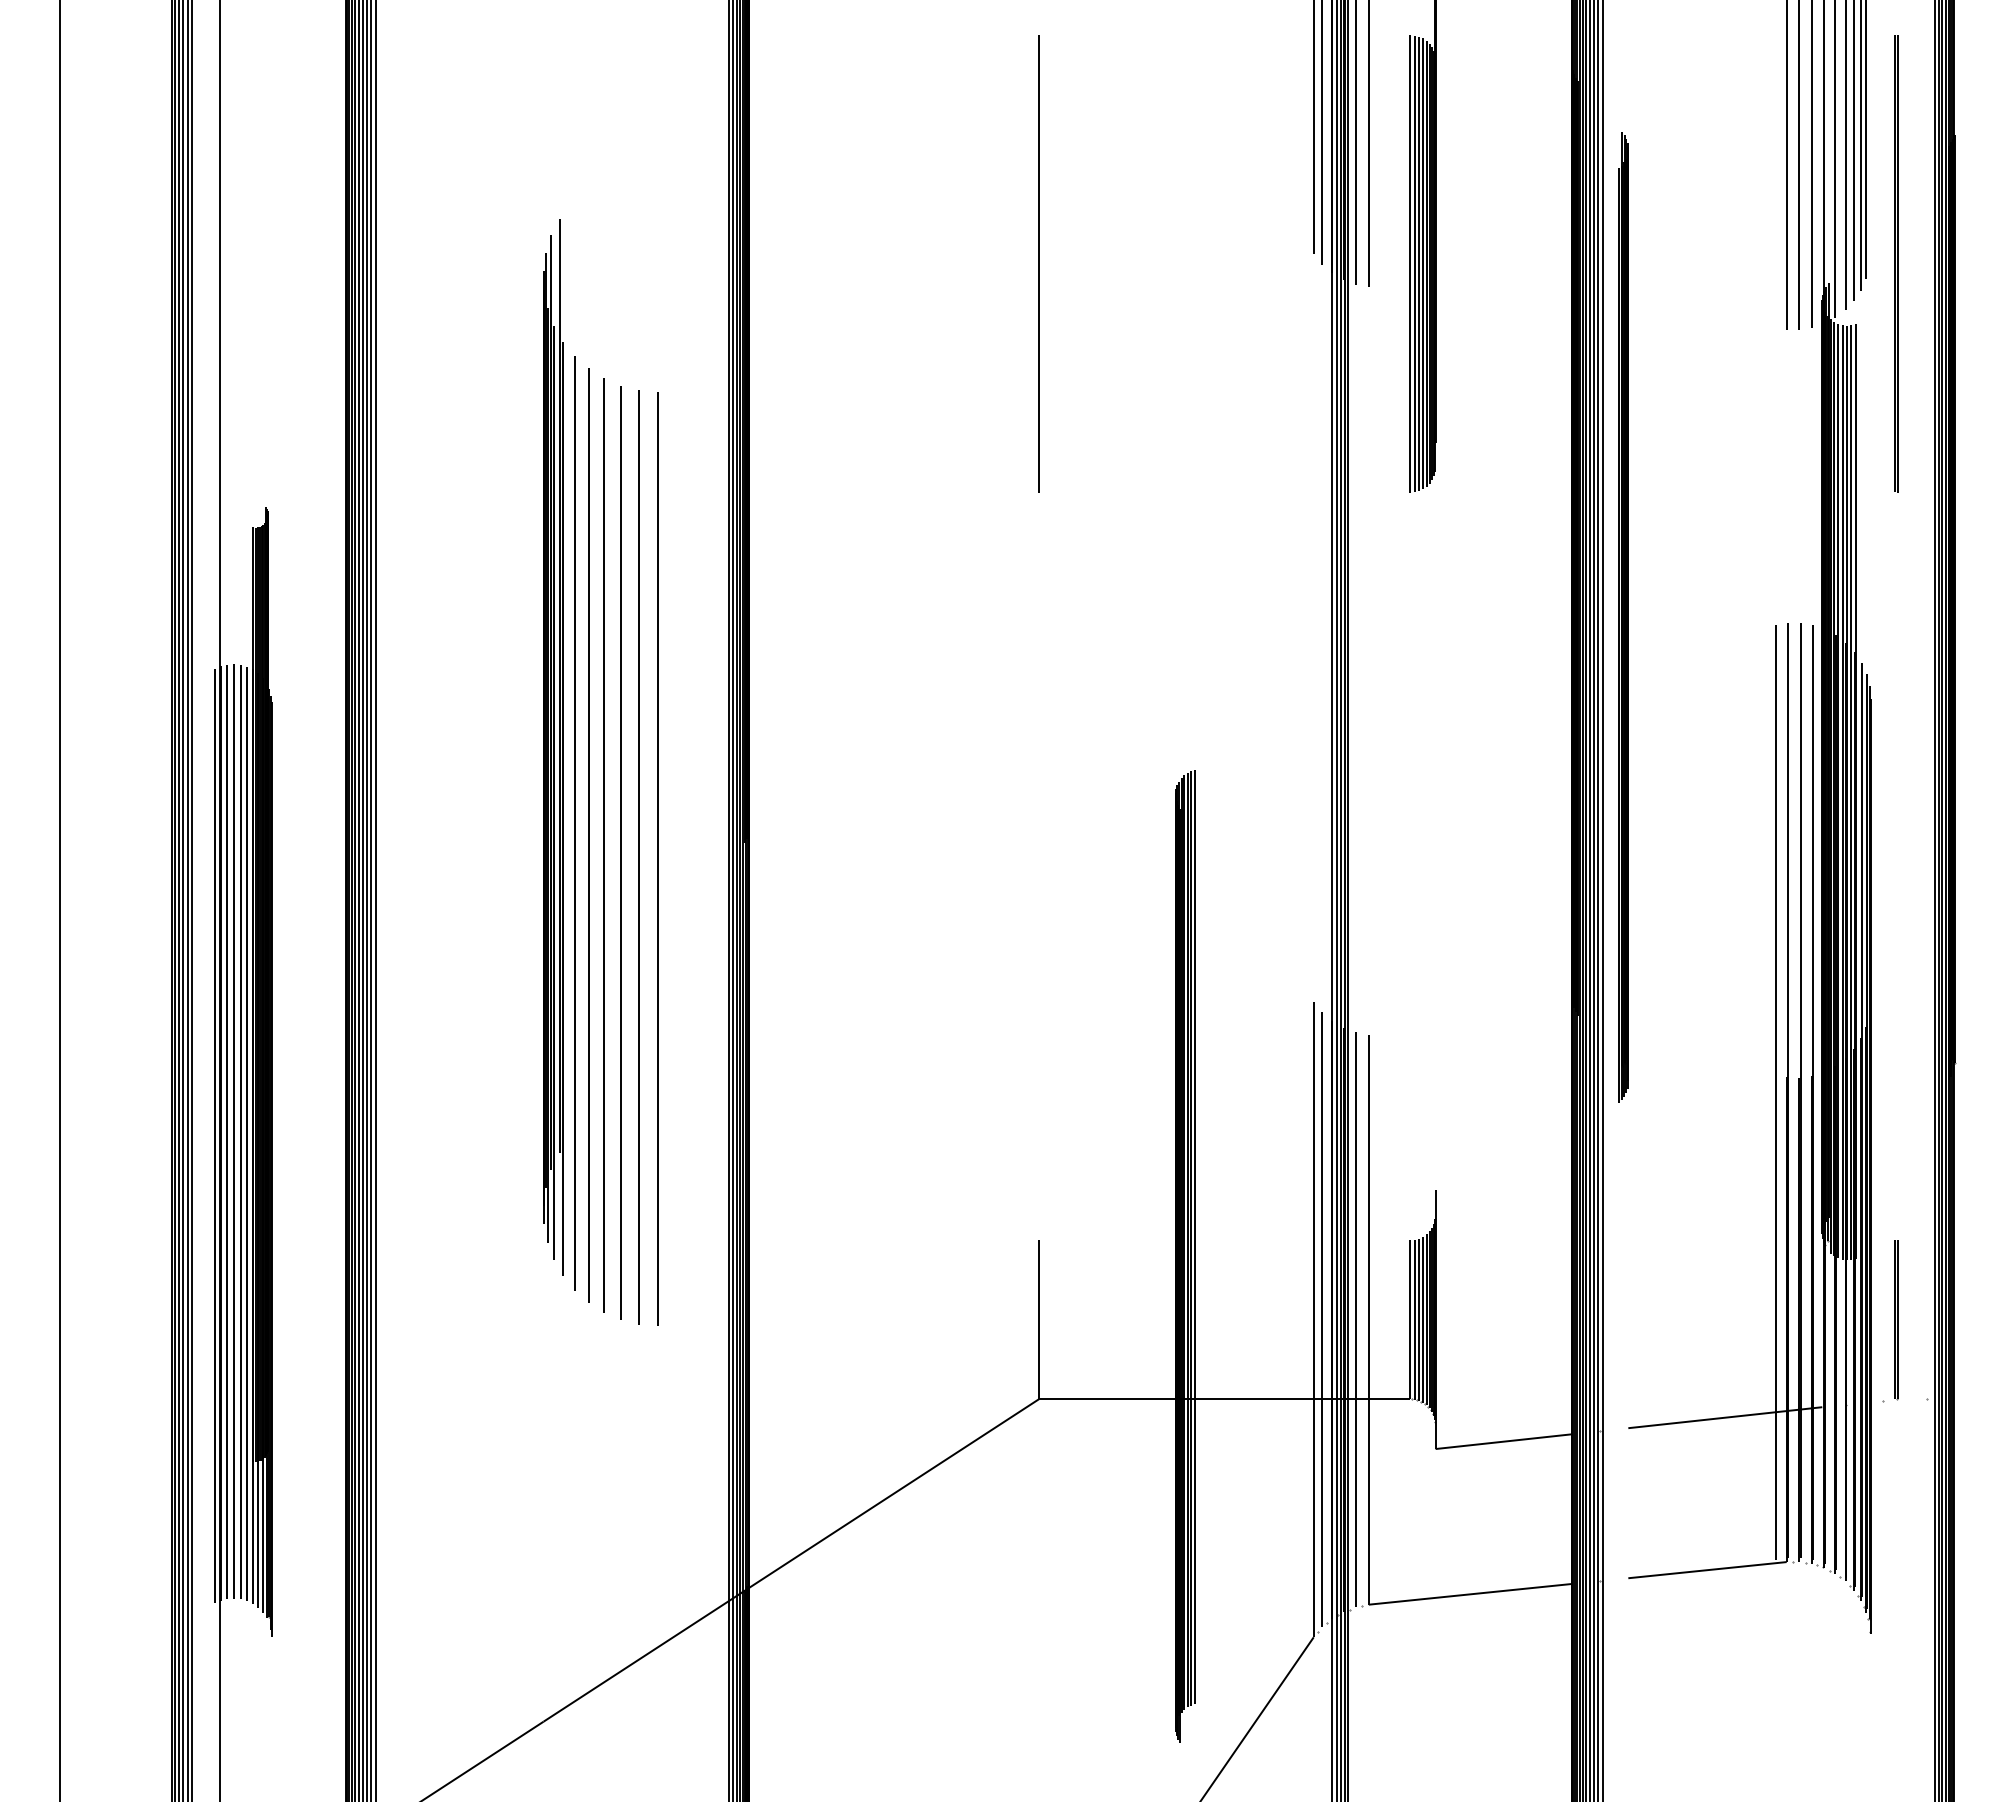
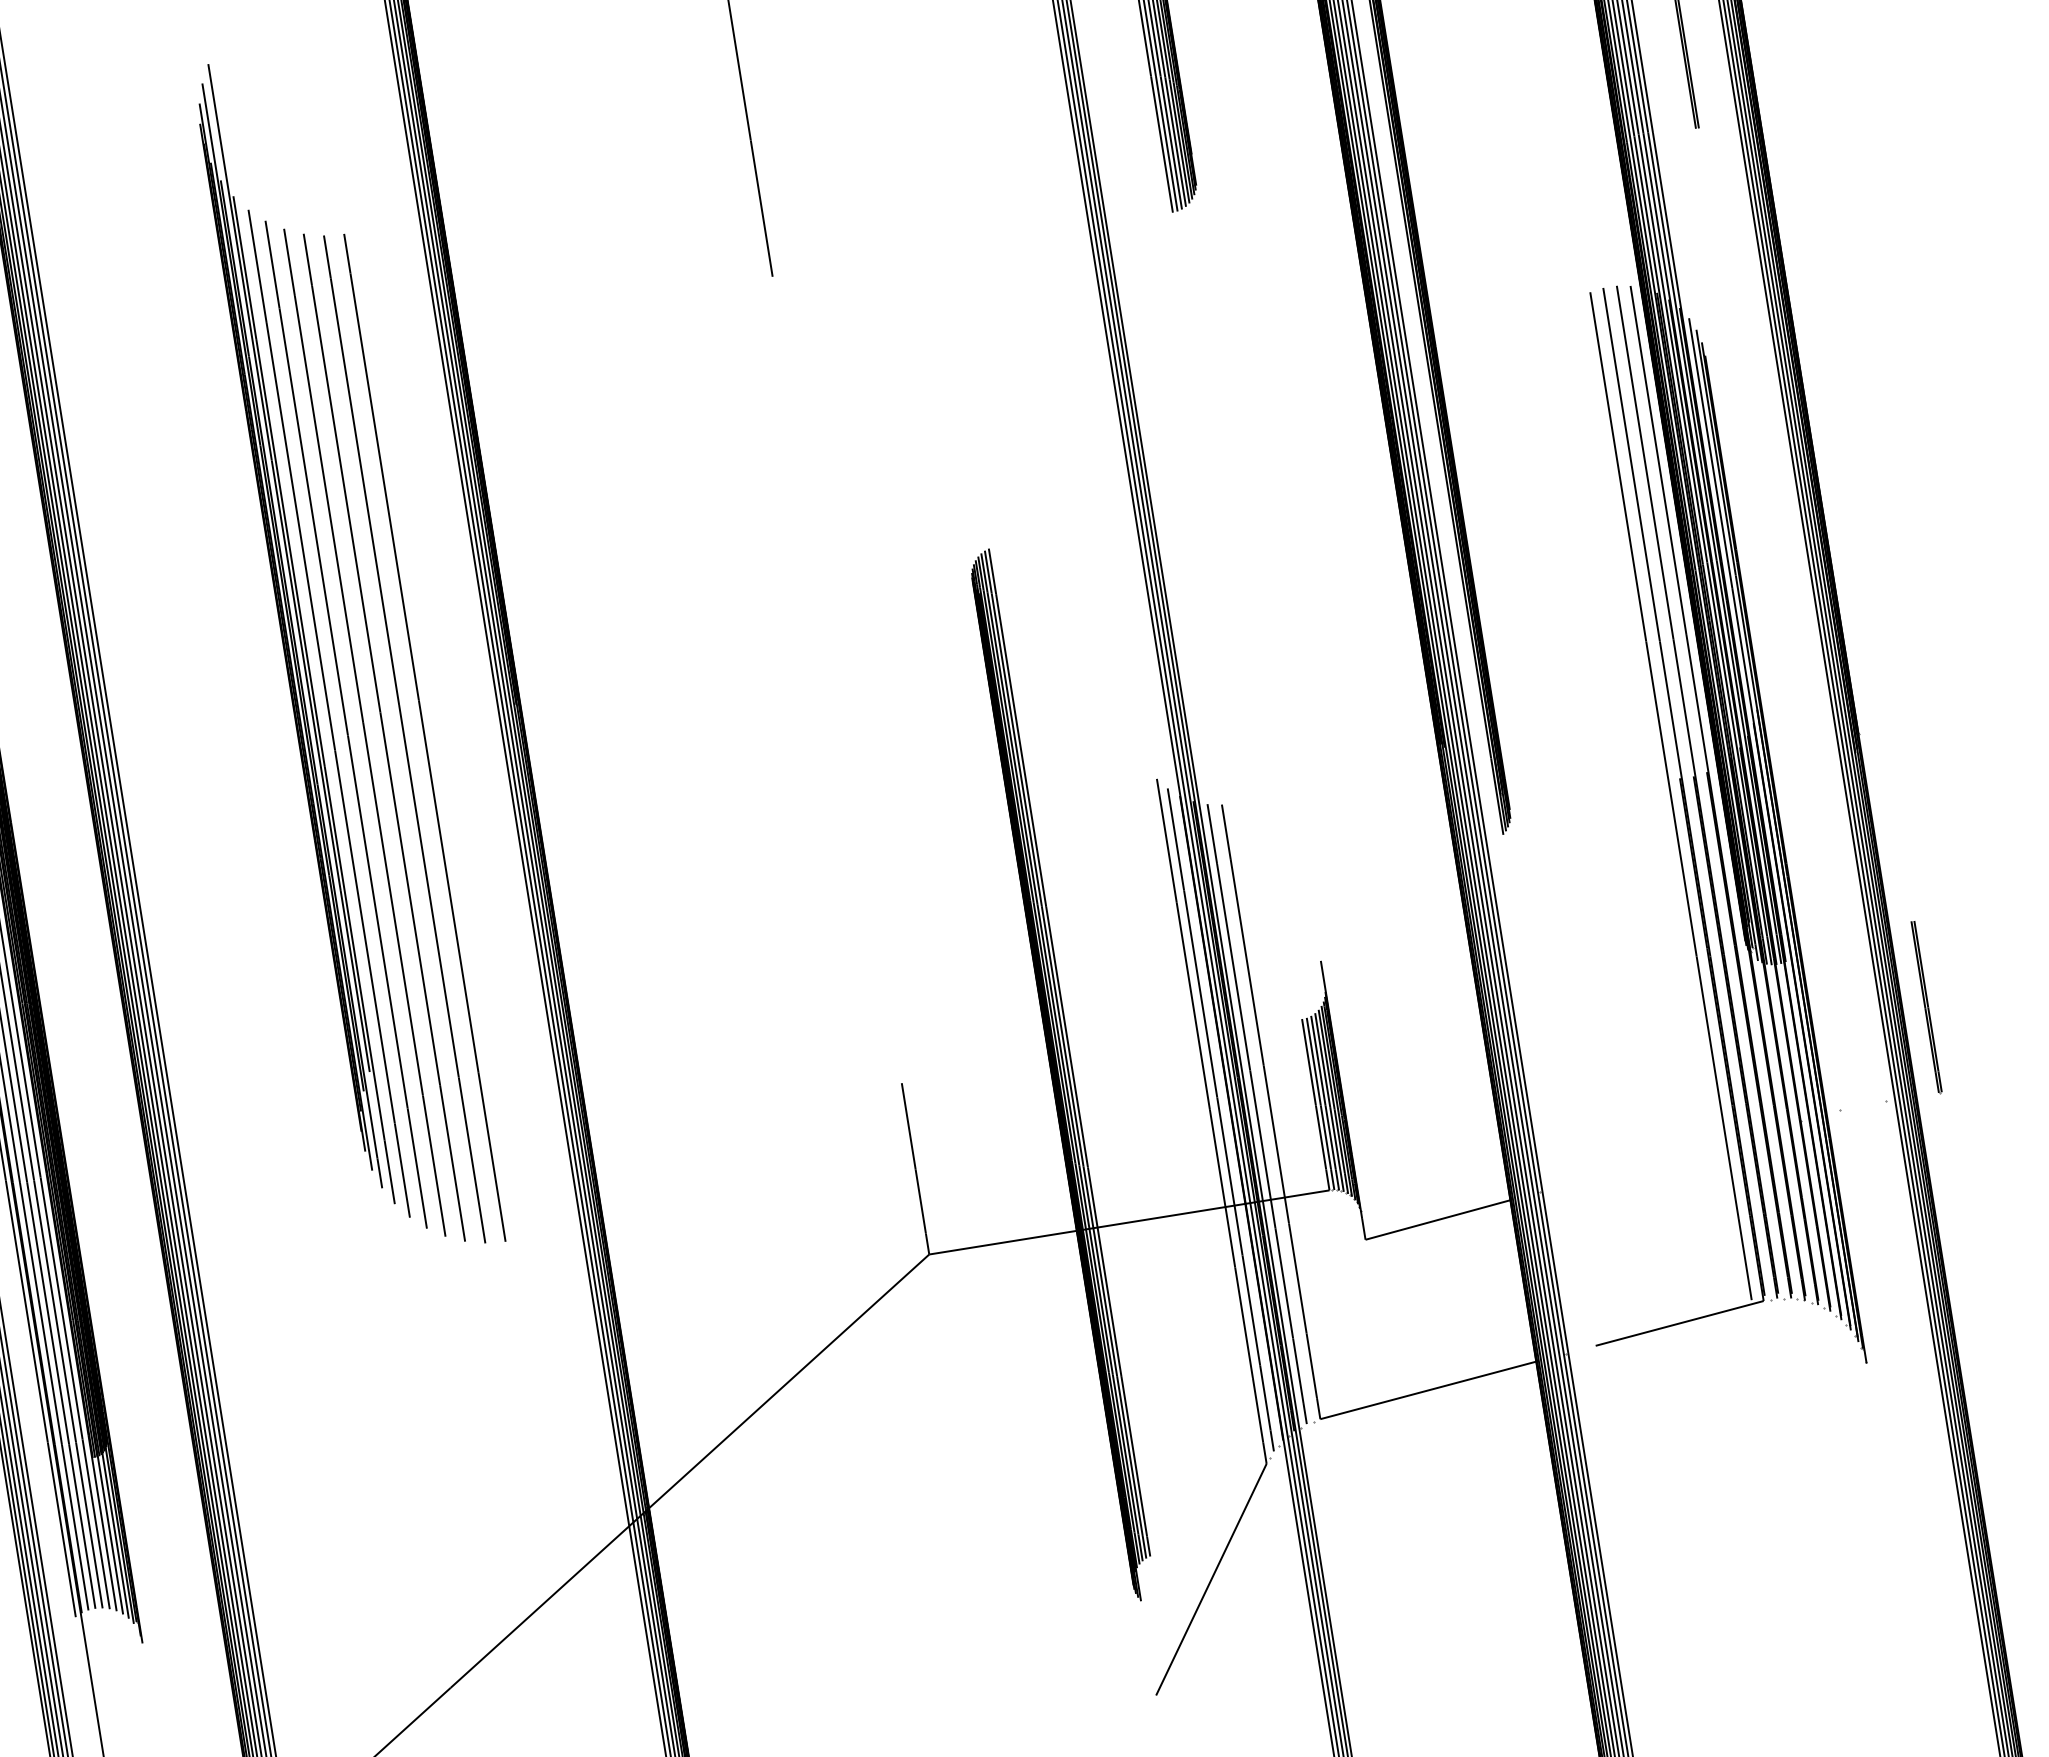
line: (1895, 1320) -> (1925, 1007), moved
line: (1725, 1417) -> (1672, 1155), removed

